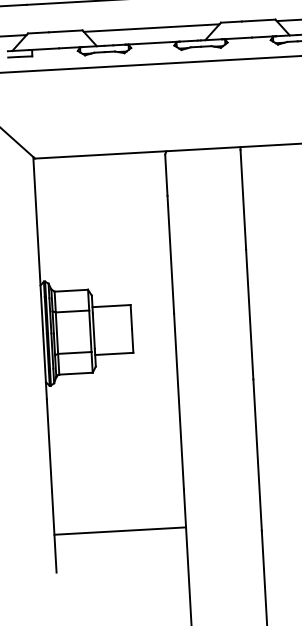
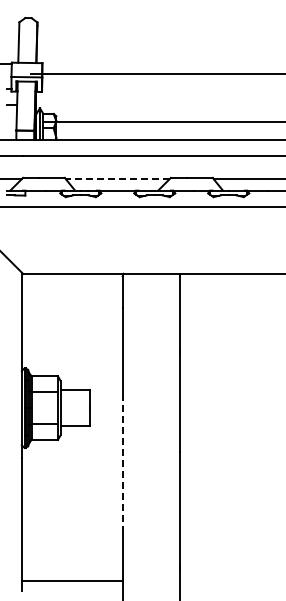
line: (151, 28) -> (117, 179), solid -> dashed
line: (178, 401) -> (122, 465), solid -> dashed
line: (119, 531) -> (71, 581), moved

